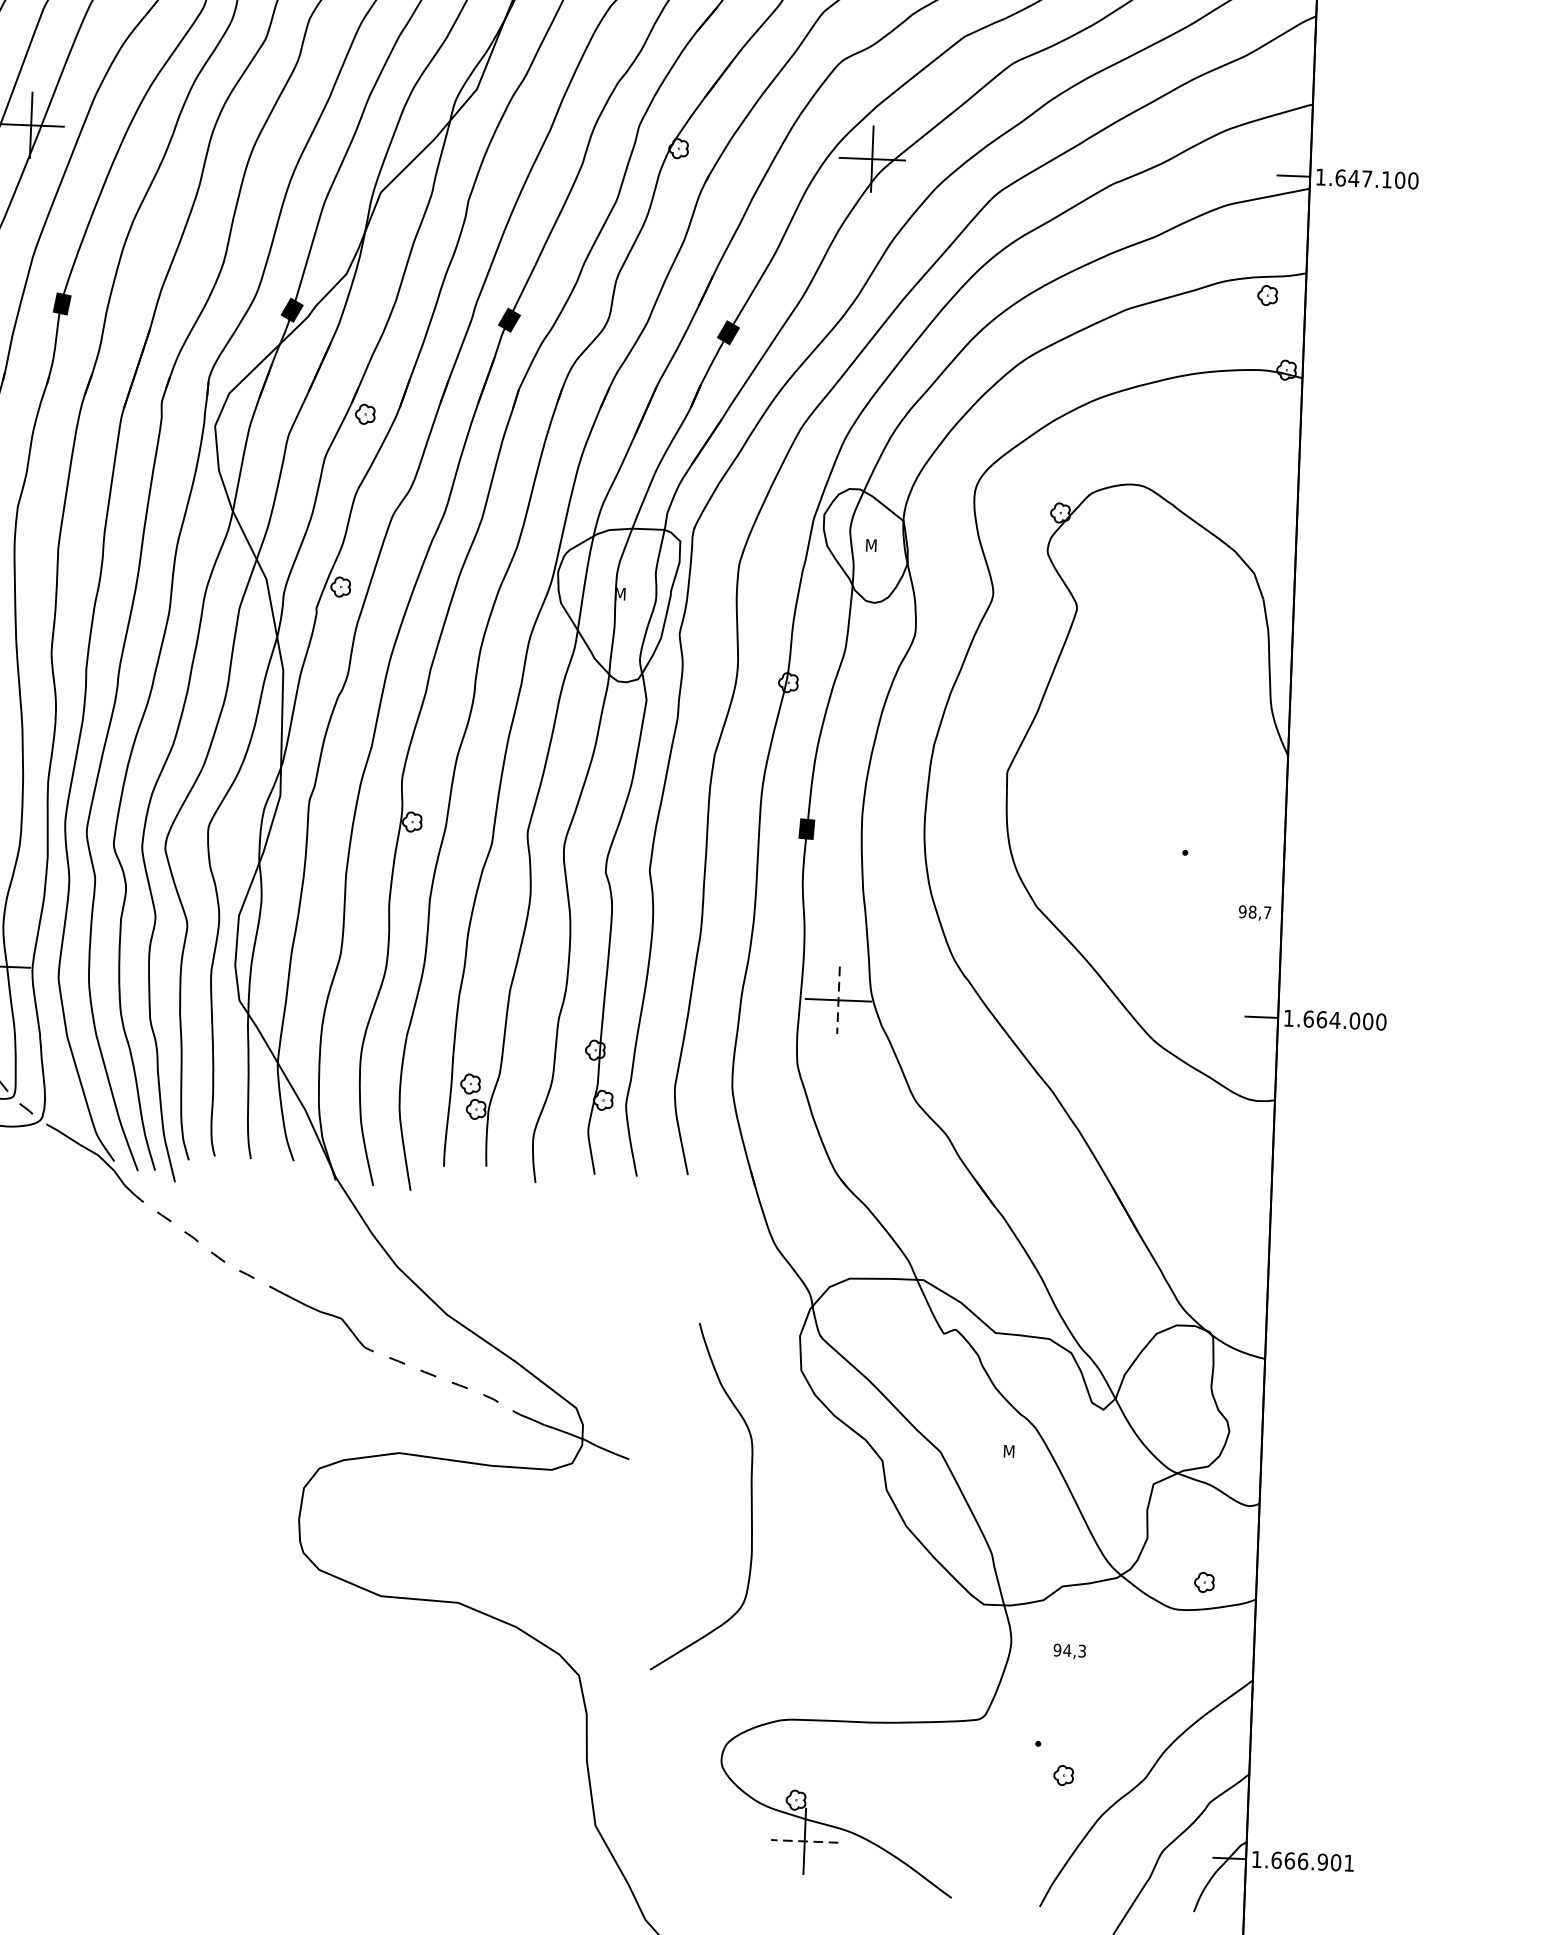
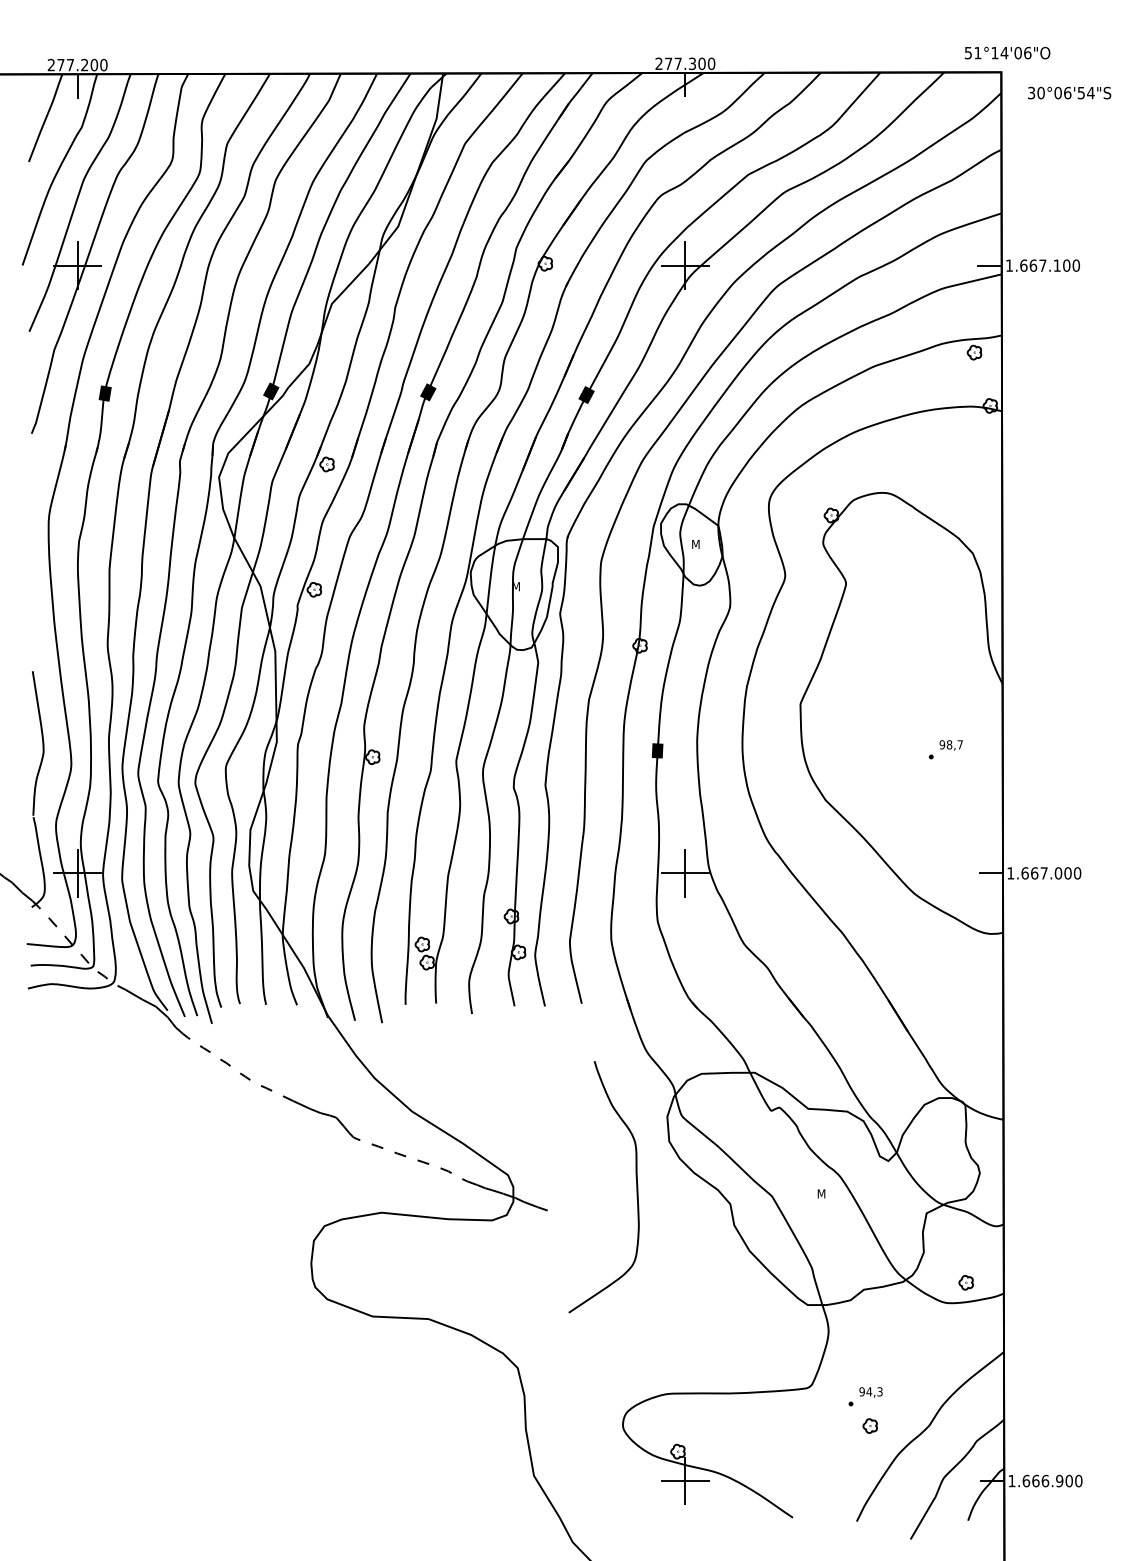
text: (1354, 178) -> (1033, 265), 1.647.100 -> 1.667.100
text: (1253, 913) -> (950, 745), moved
line: (838, 1000) -> (685, 873), dashed -> solid
text: (1335, 1020) -> (1044, 873), 1.664.000 -> 1.667.000
curve: (750, 1500) -> (636, 1187), moved
text: (1068, 1651) -> (870, 1392), moved
line: (803, 1841) -> (684, 1481), dashed -> solid
text: (1348, 1862) -> (1078, 1480), 1.666.901 -> 1.666.900

